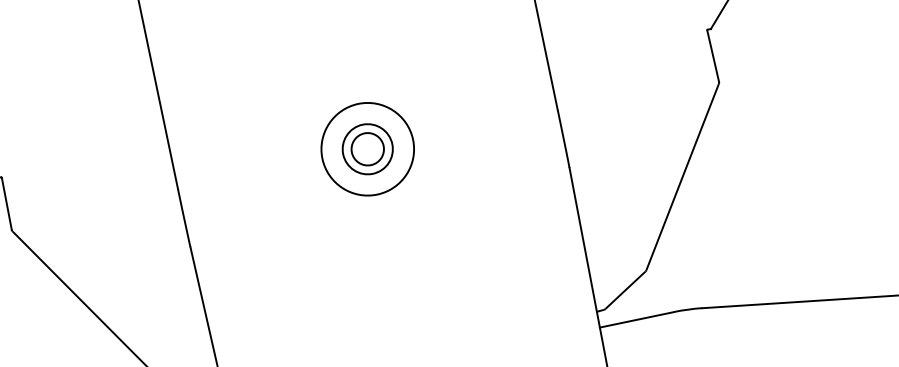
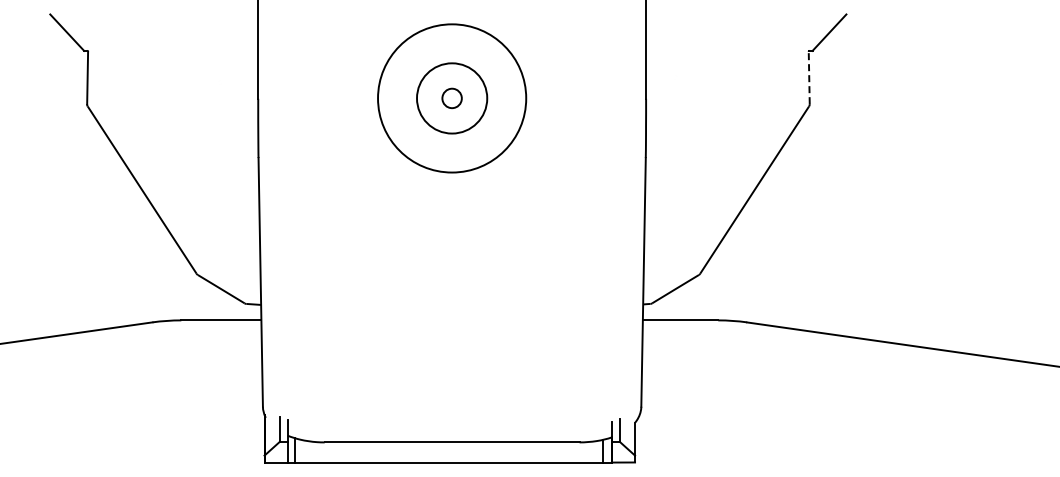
line: (713, 55) -> (809, 77), solid -> dashed
circle: (367, 149) -> (451, 98), size x0.6
circle: (367, 149) -> (451, 98), size x1.6
circle: (368, 149) -> (452, 98), size x1.4

